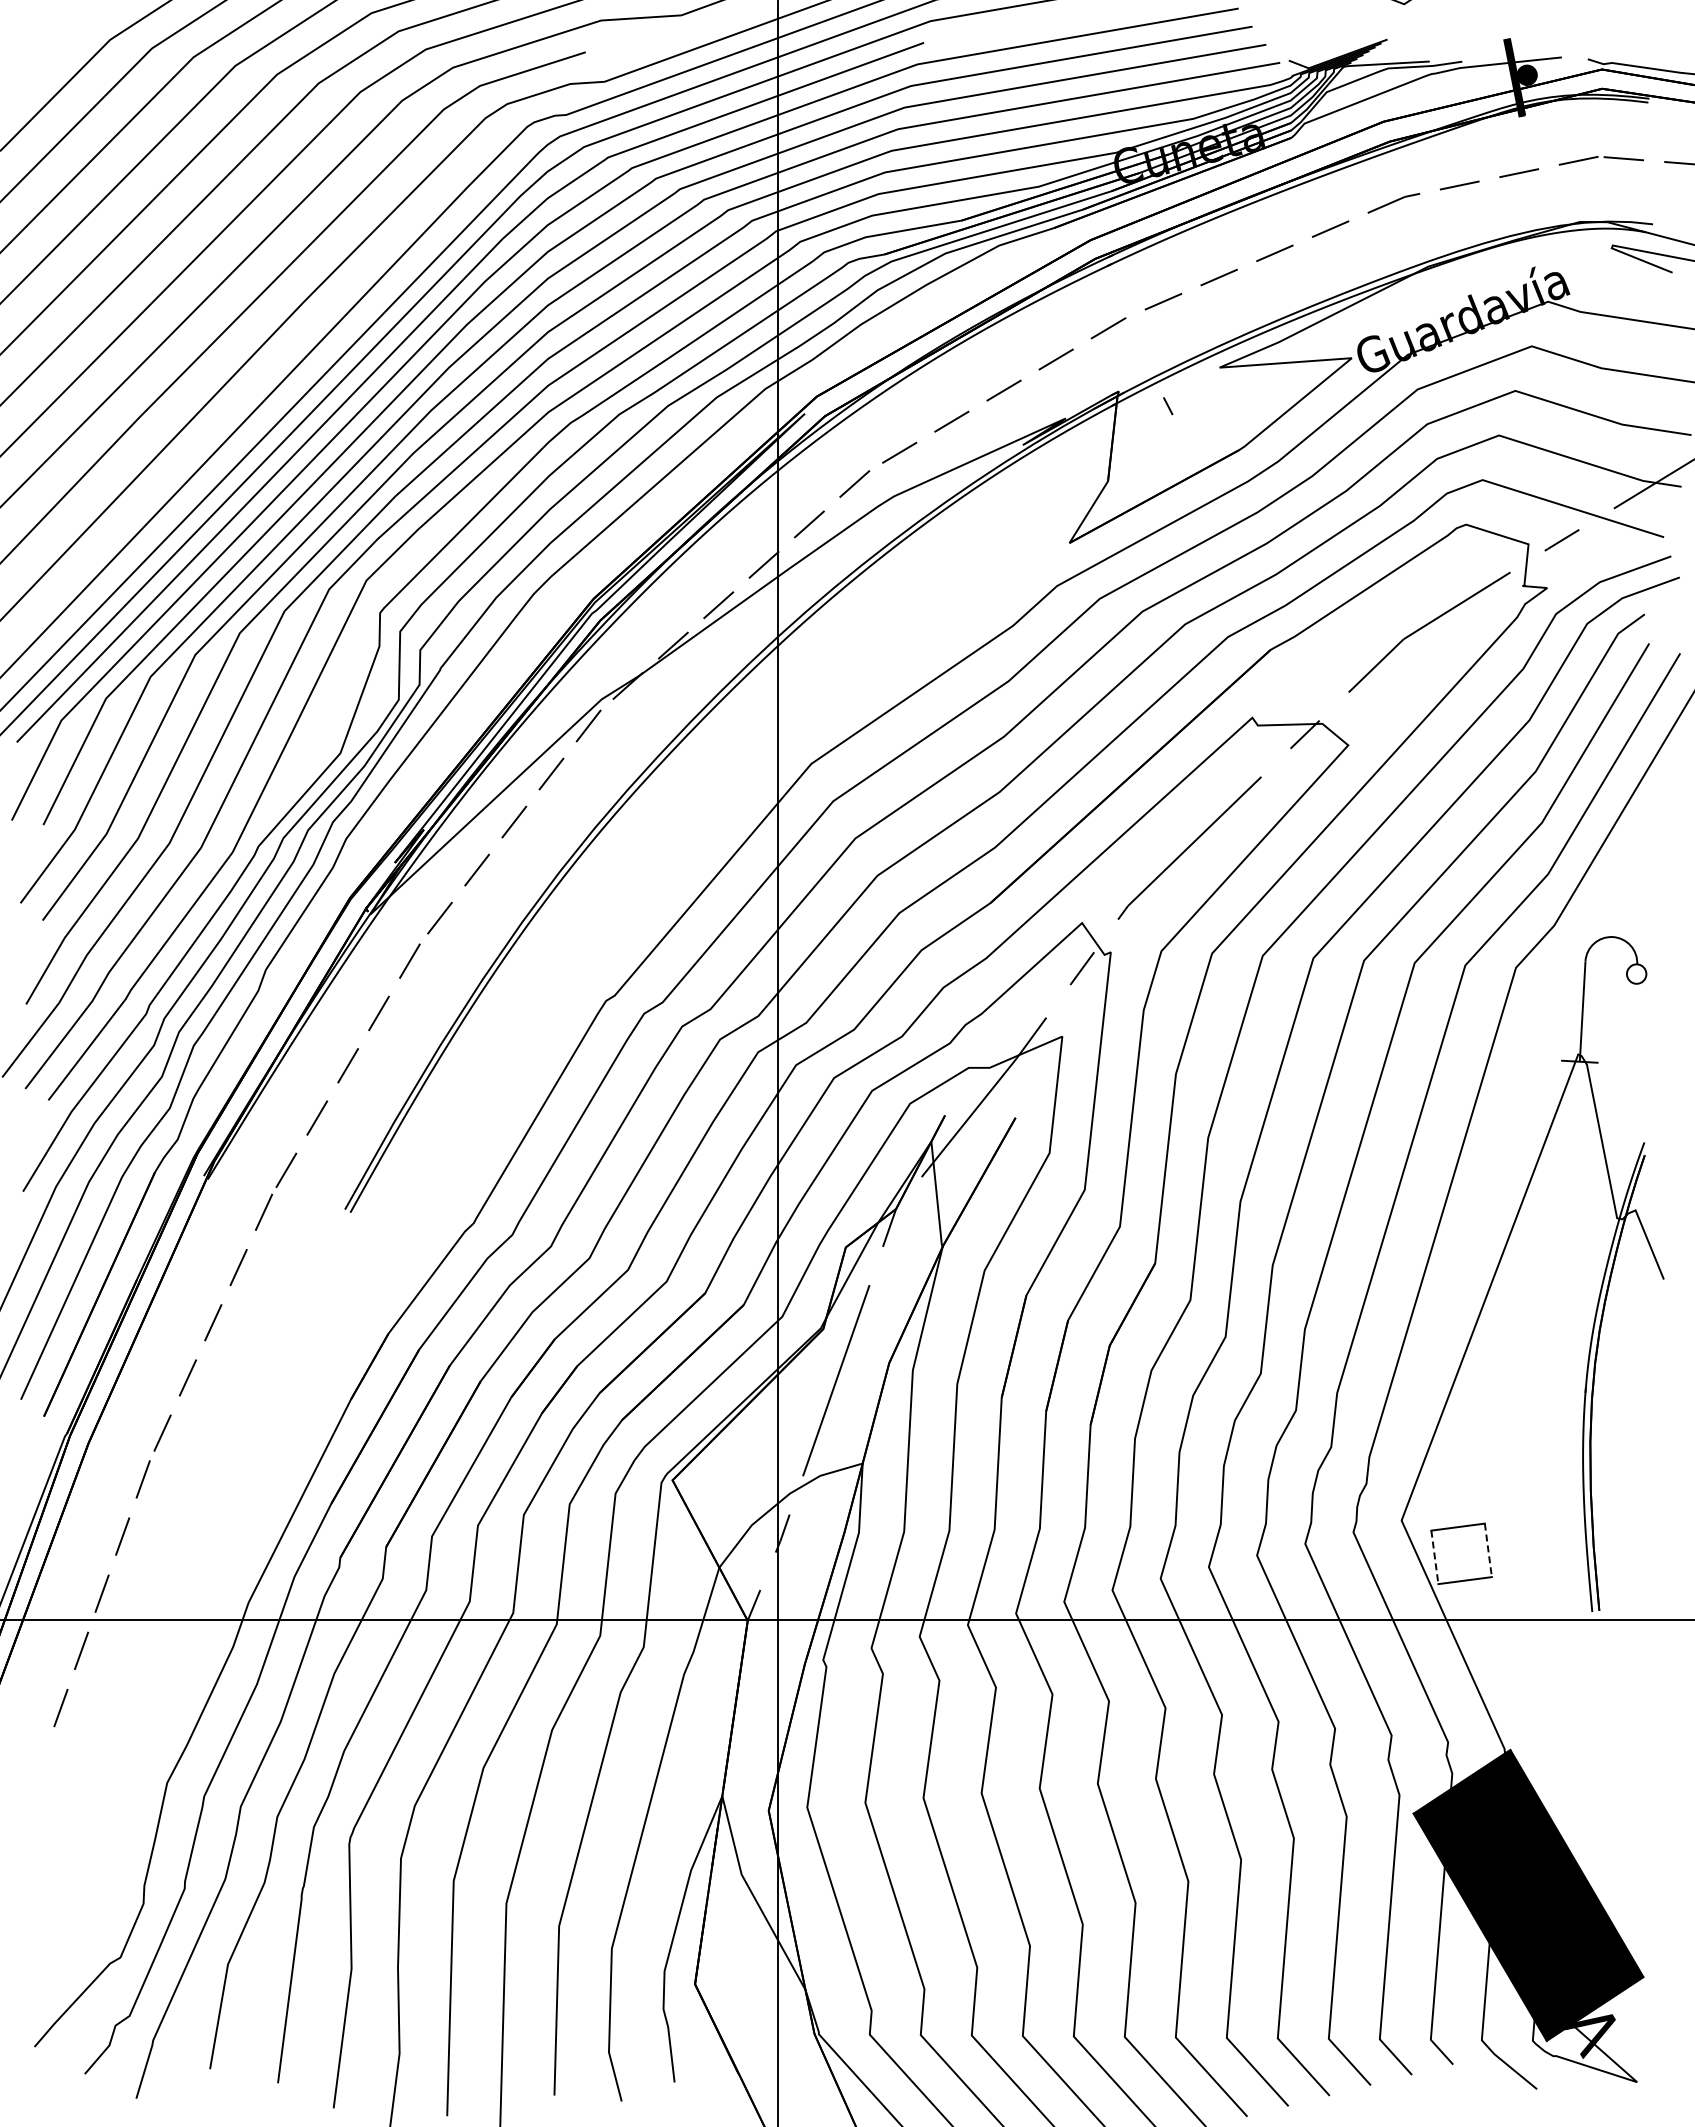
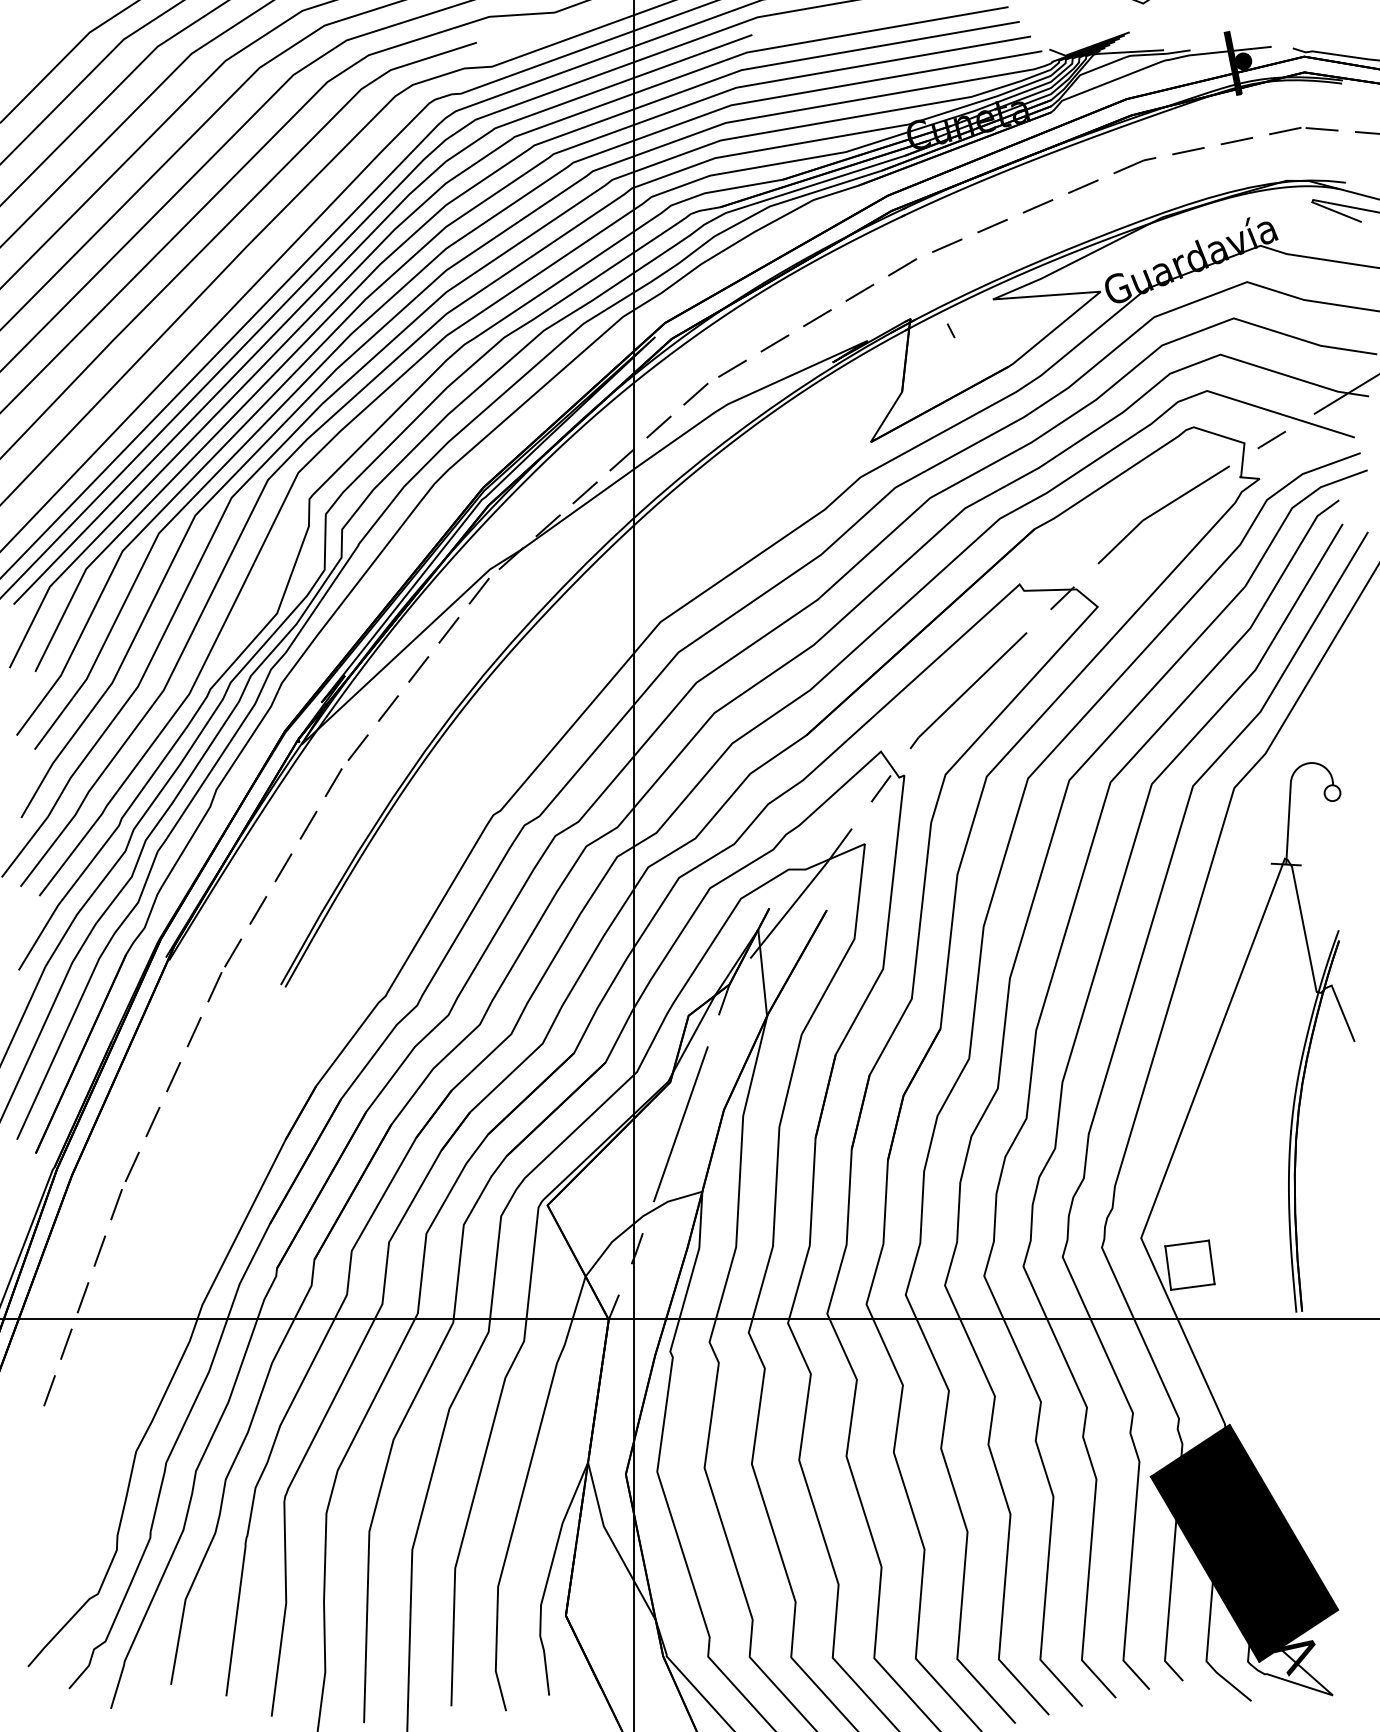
line: (1488, 1550) -> (1211, 1262), dashed -> solid
line: (1434, 1557) -> (1167, 1268), dashed -> solid

